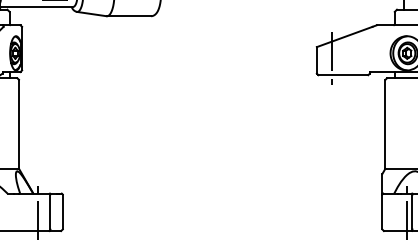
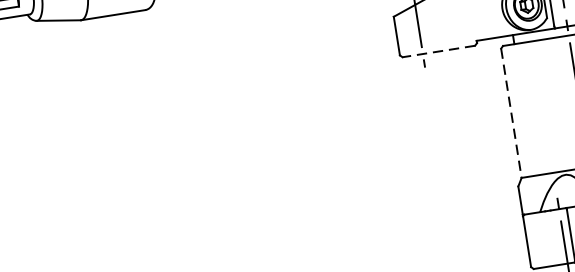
line: (343, 75) -> (439, 51), solid -> dashed
line: (385, 124) -> (511, 113), solid -> dashed

